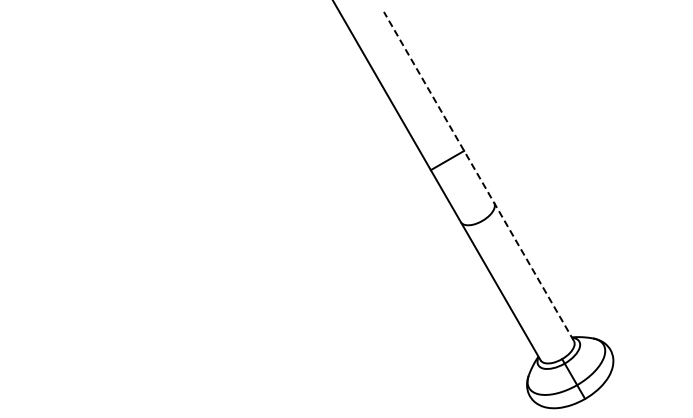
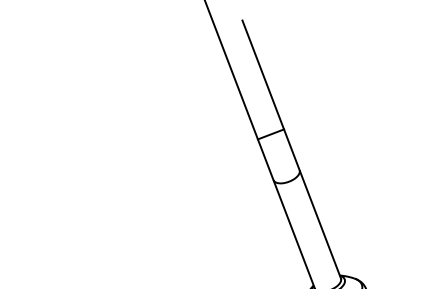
line: (478, 176) -> (291, 149), dashed -> solid

